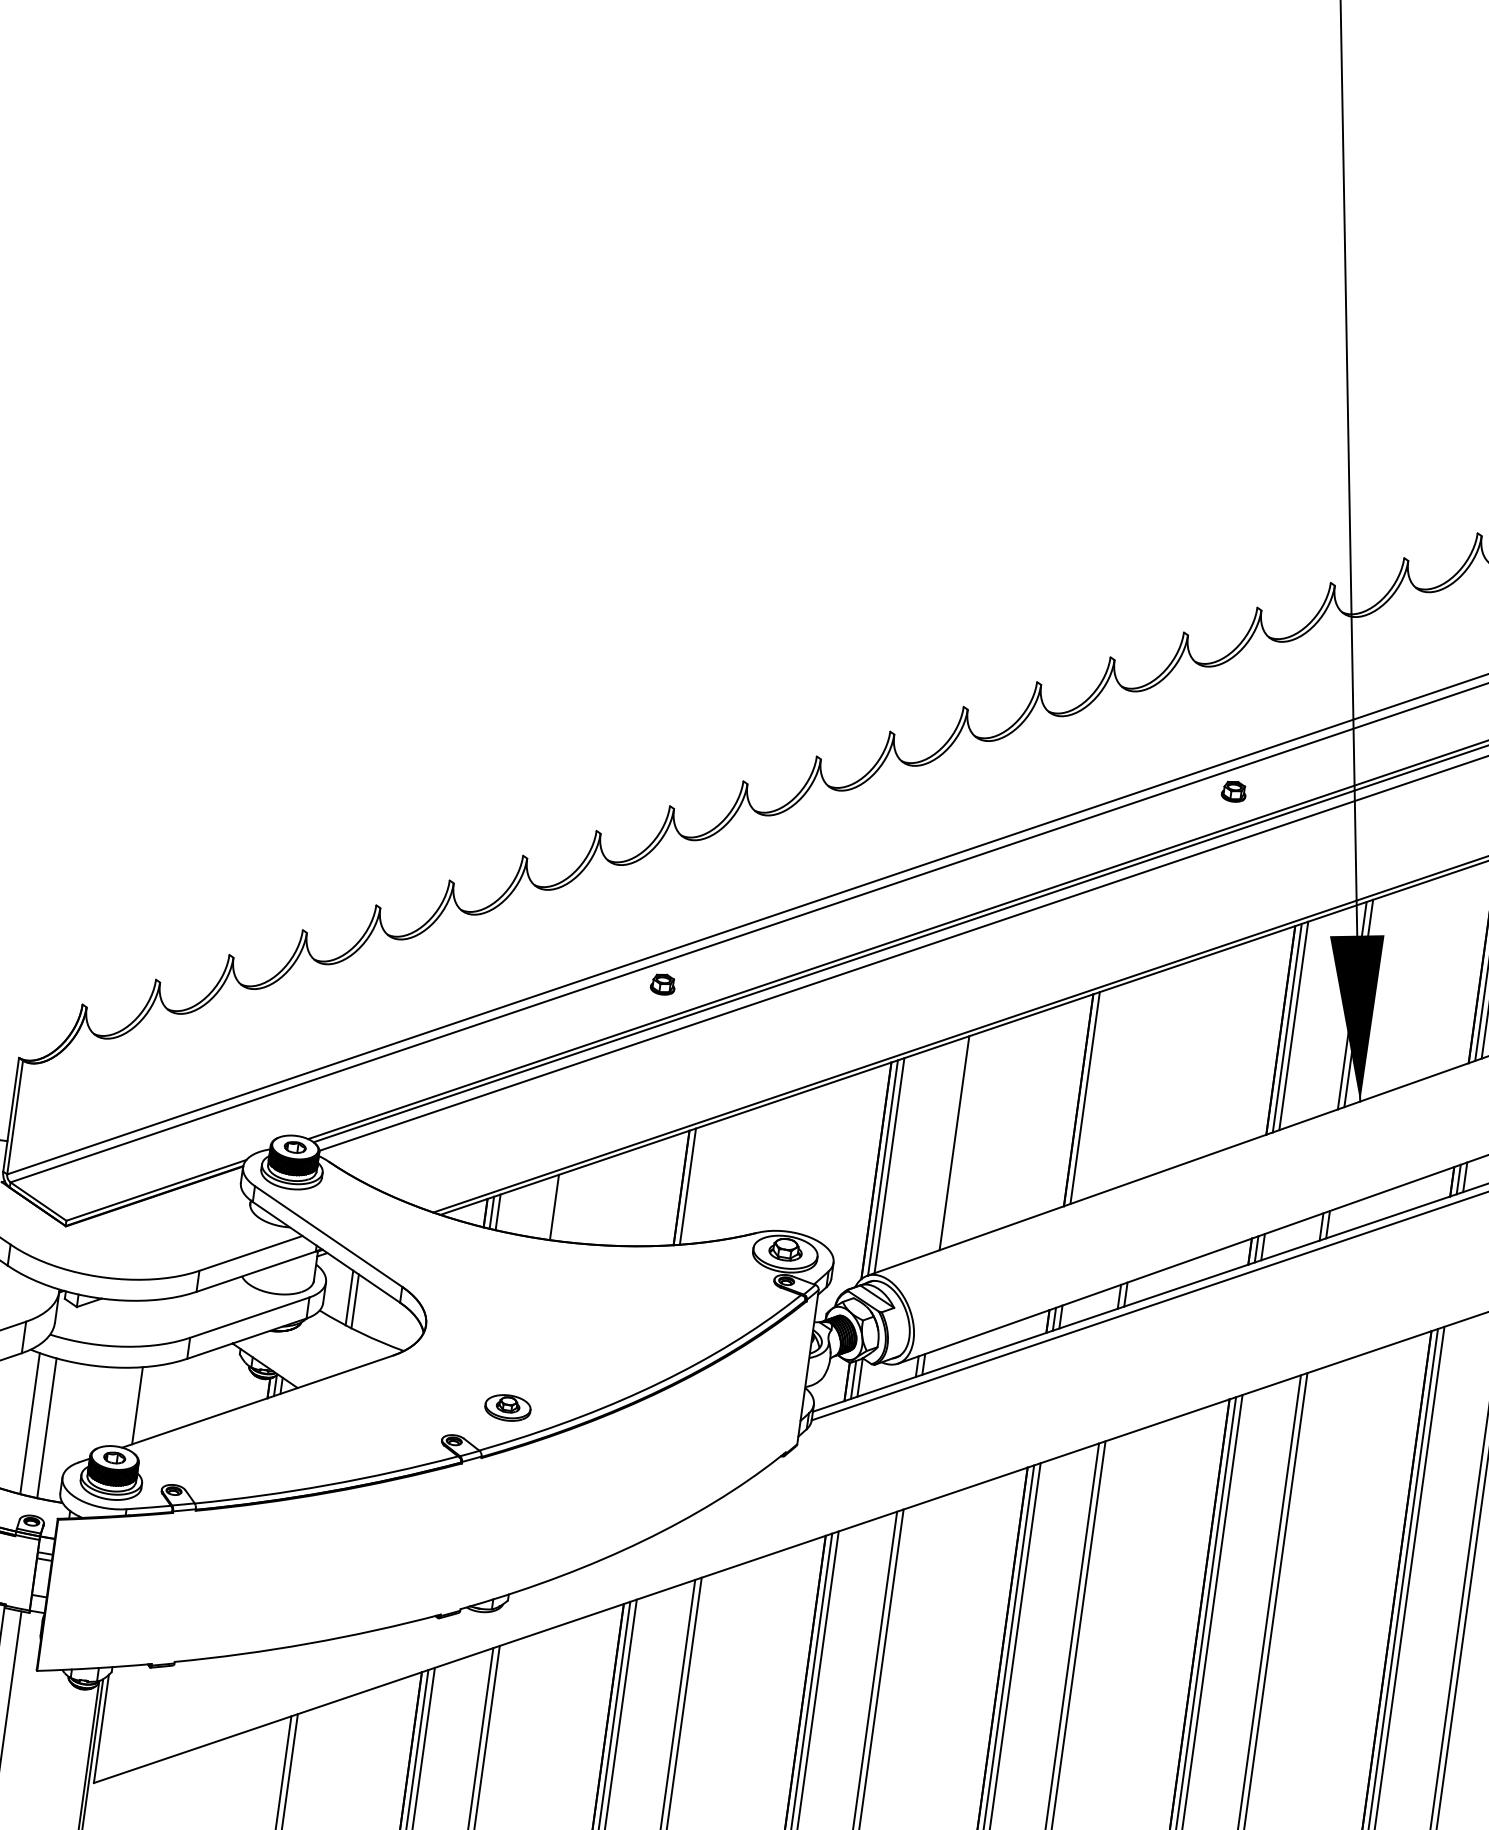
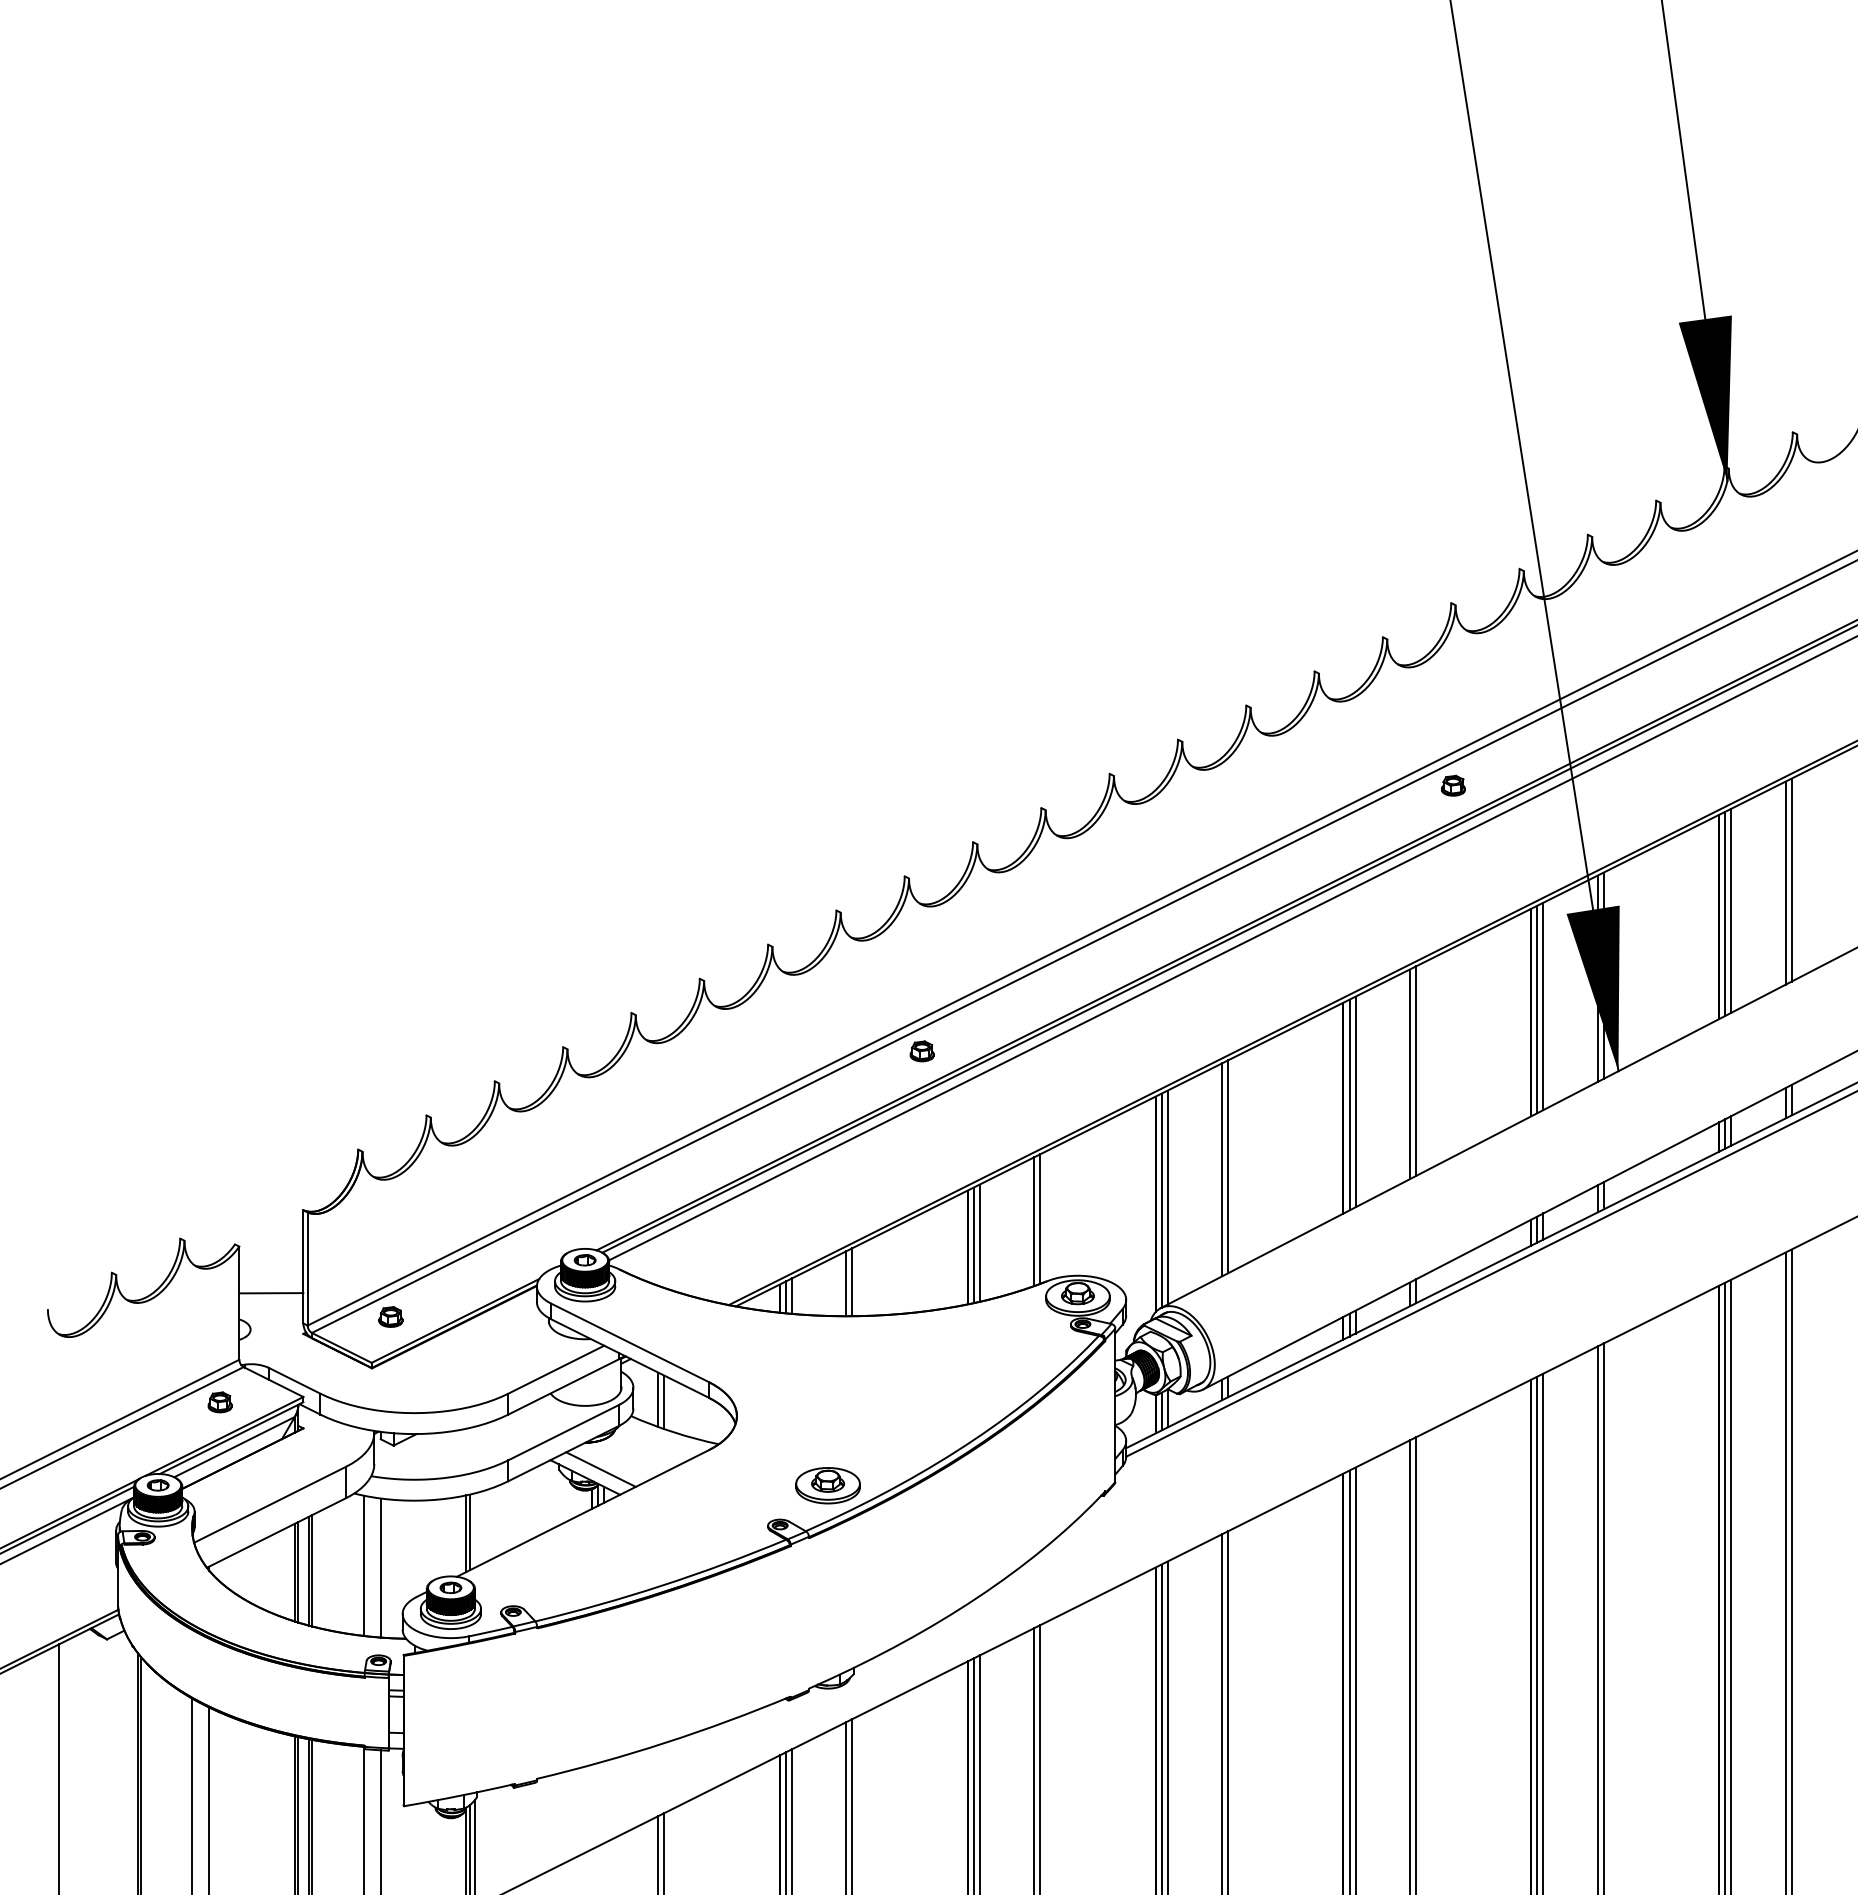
line: (1156, 1073) -> (1415, 1071), added
line: (1149, 1075) -> (1409, 1074), added
line: (1091, 1095) -> (1355, 1101), added
line: (948, 1145) -> (1222, 1169), added
line: (758, 1168) -> (1040, 1218), added
line: (752, 1171) -> (1034, 1221), added
part: (91, 1176) -> (390, 1316), added
line: (694, 1184) -> (979, 1242), added
line: (560, 1207) -> (852, 1282), added
line: (281, 1359) -> (600, 1469), added
line: (141, 1404) -> (469, 1532), added
part: (507, 1407) -> (827, 1485), size x1.43

